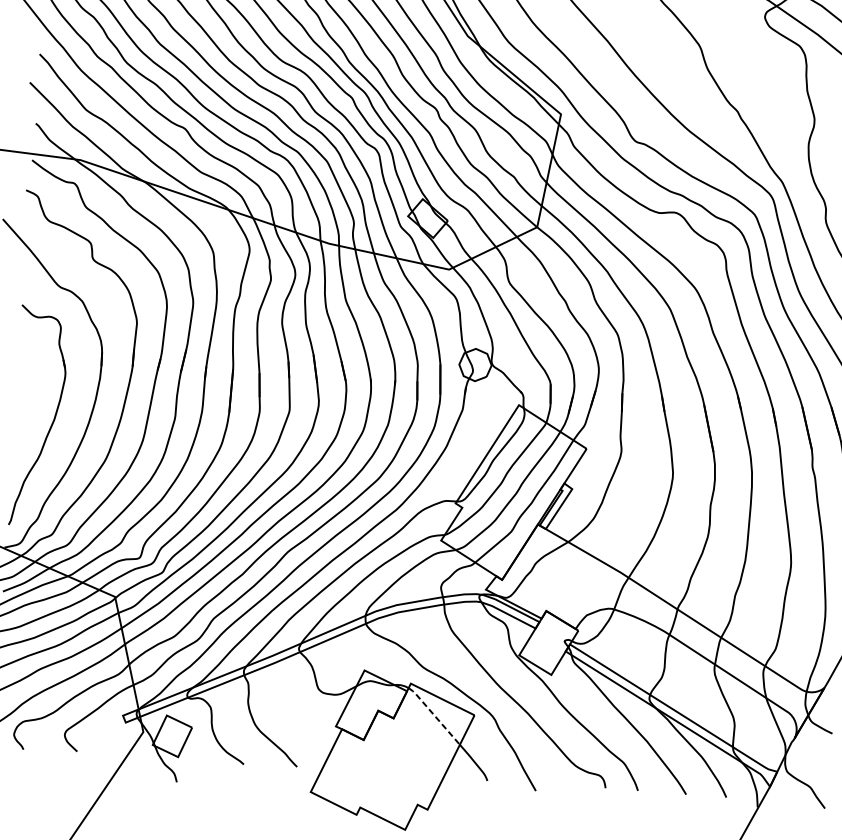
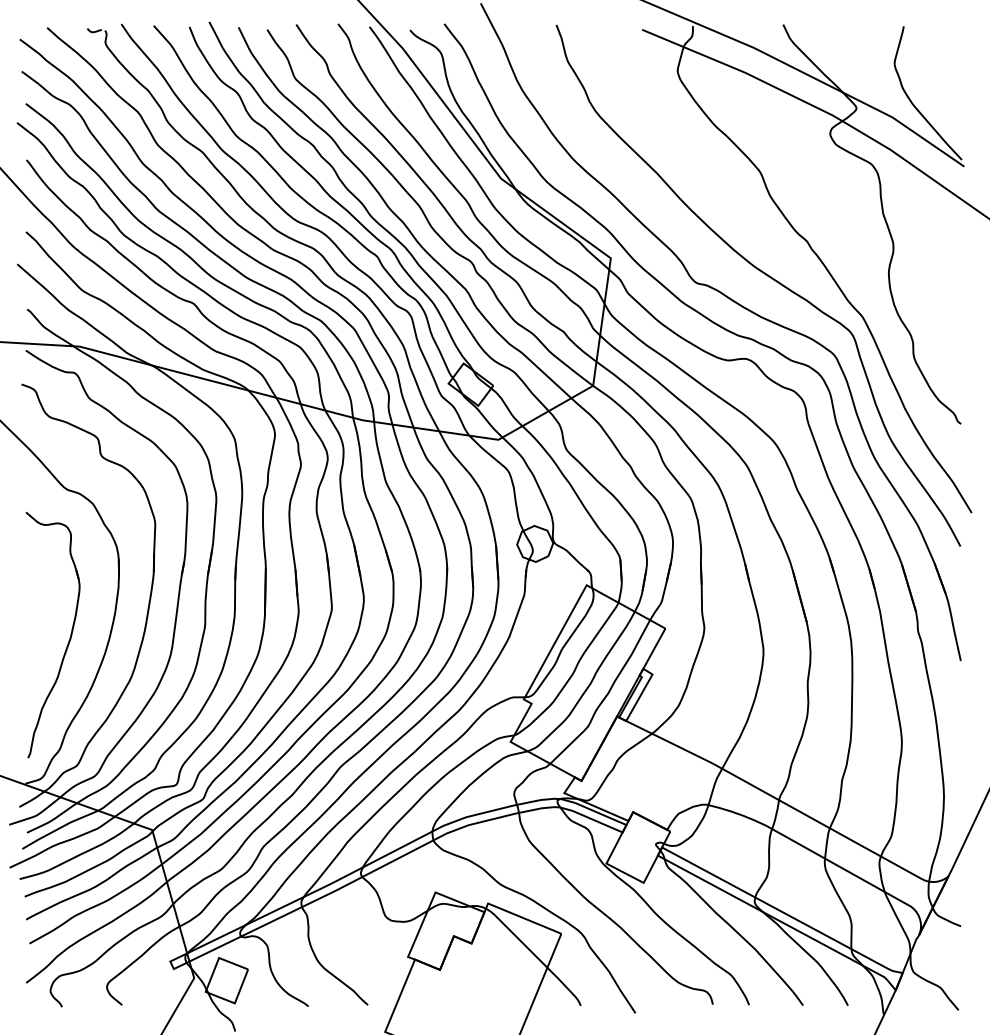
line: (434, 714) -> (516, 936), dashed -> solid

